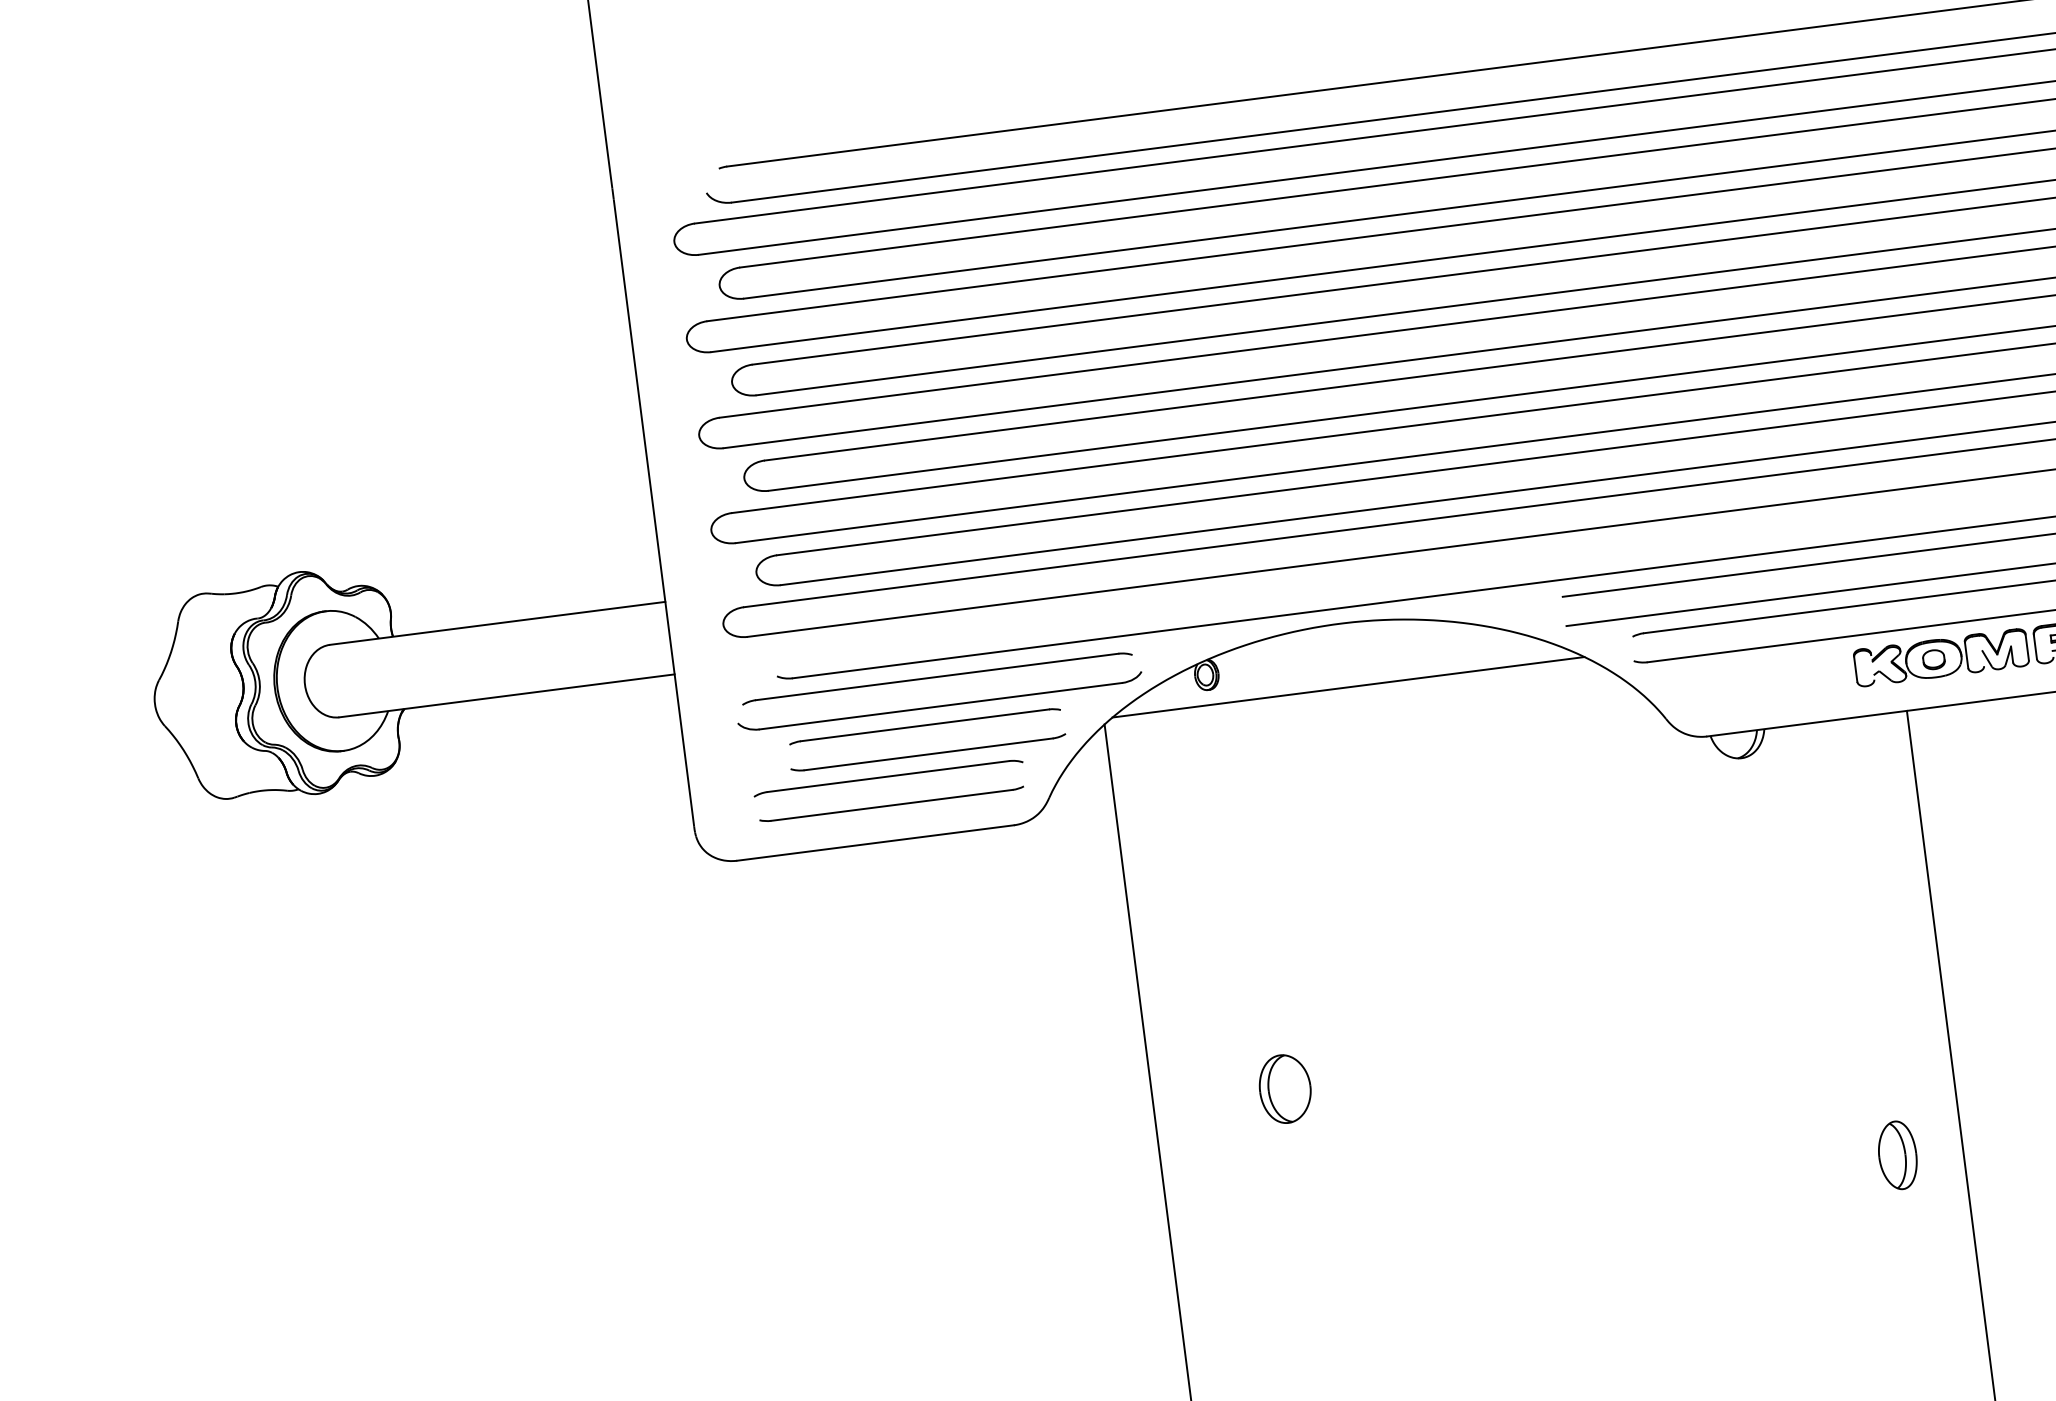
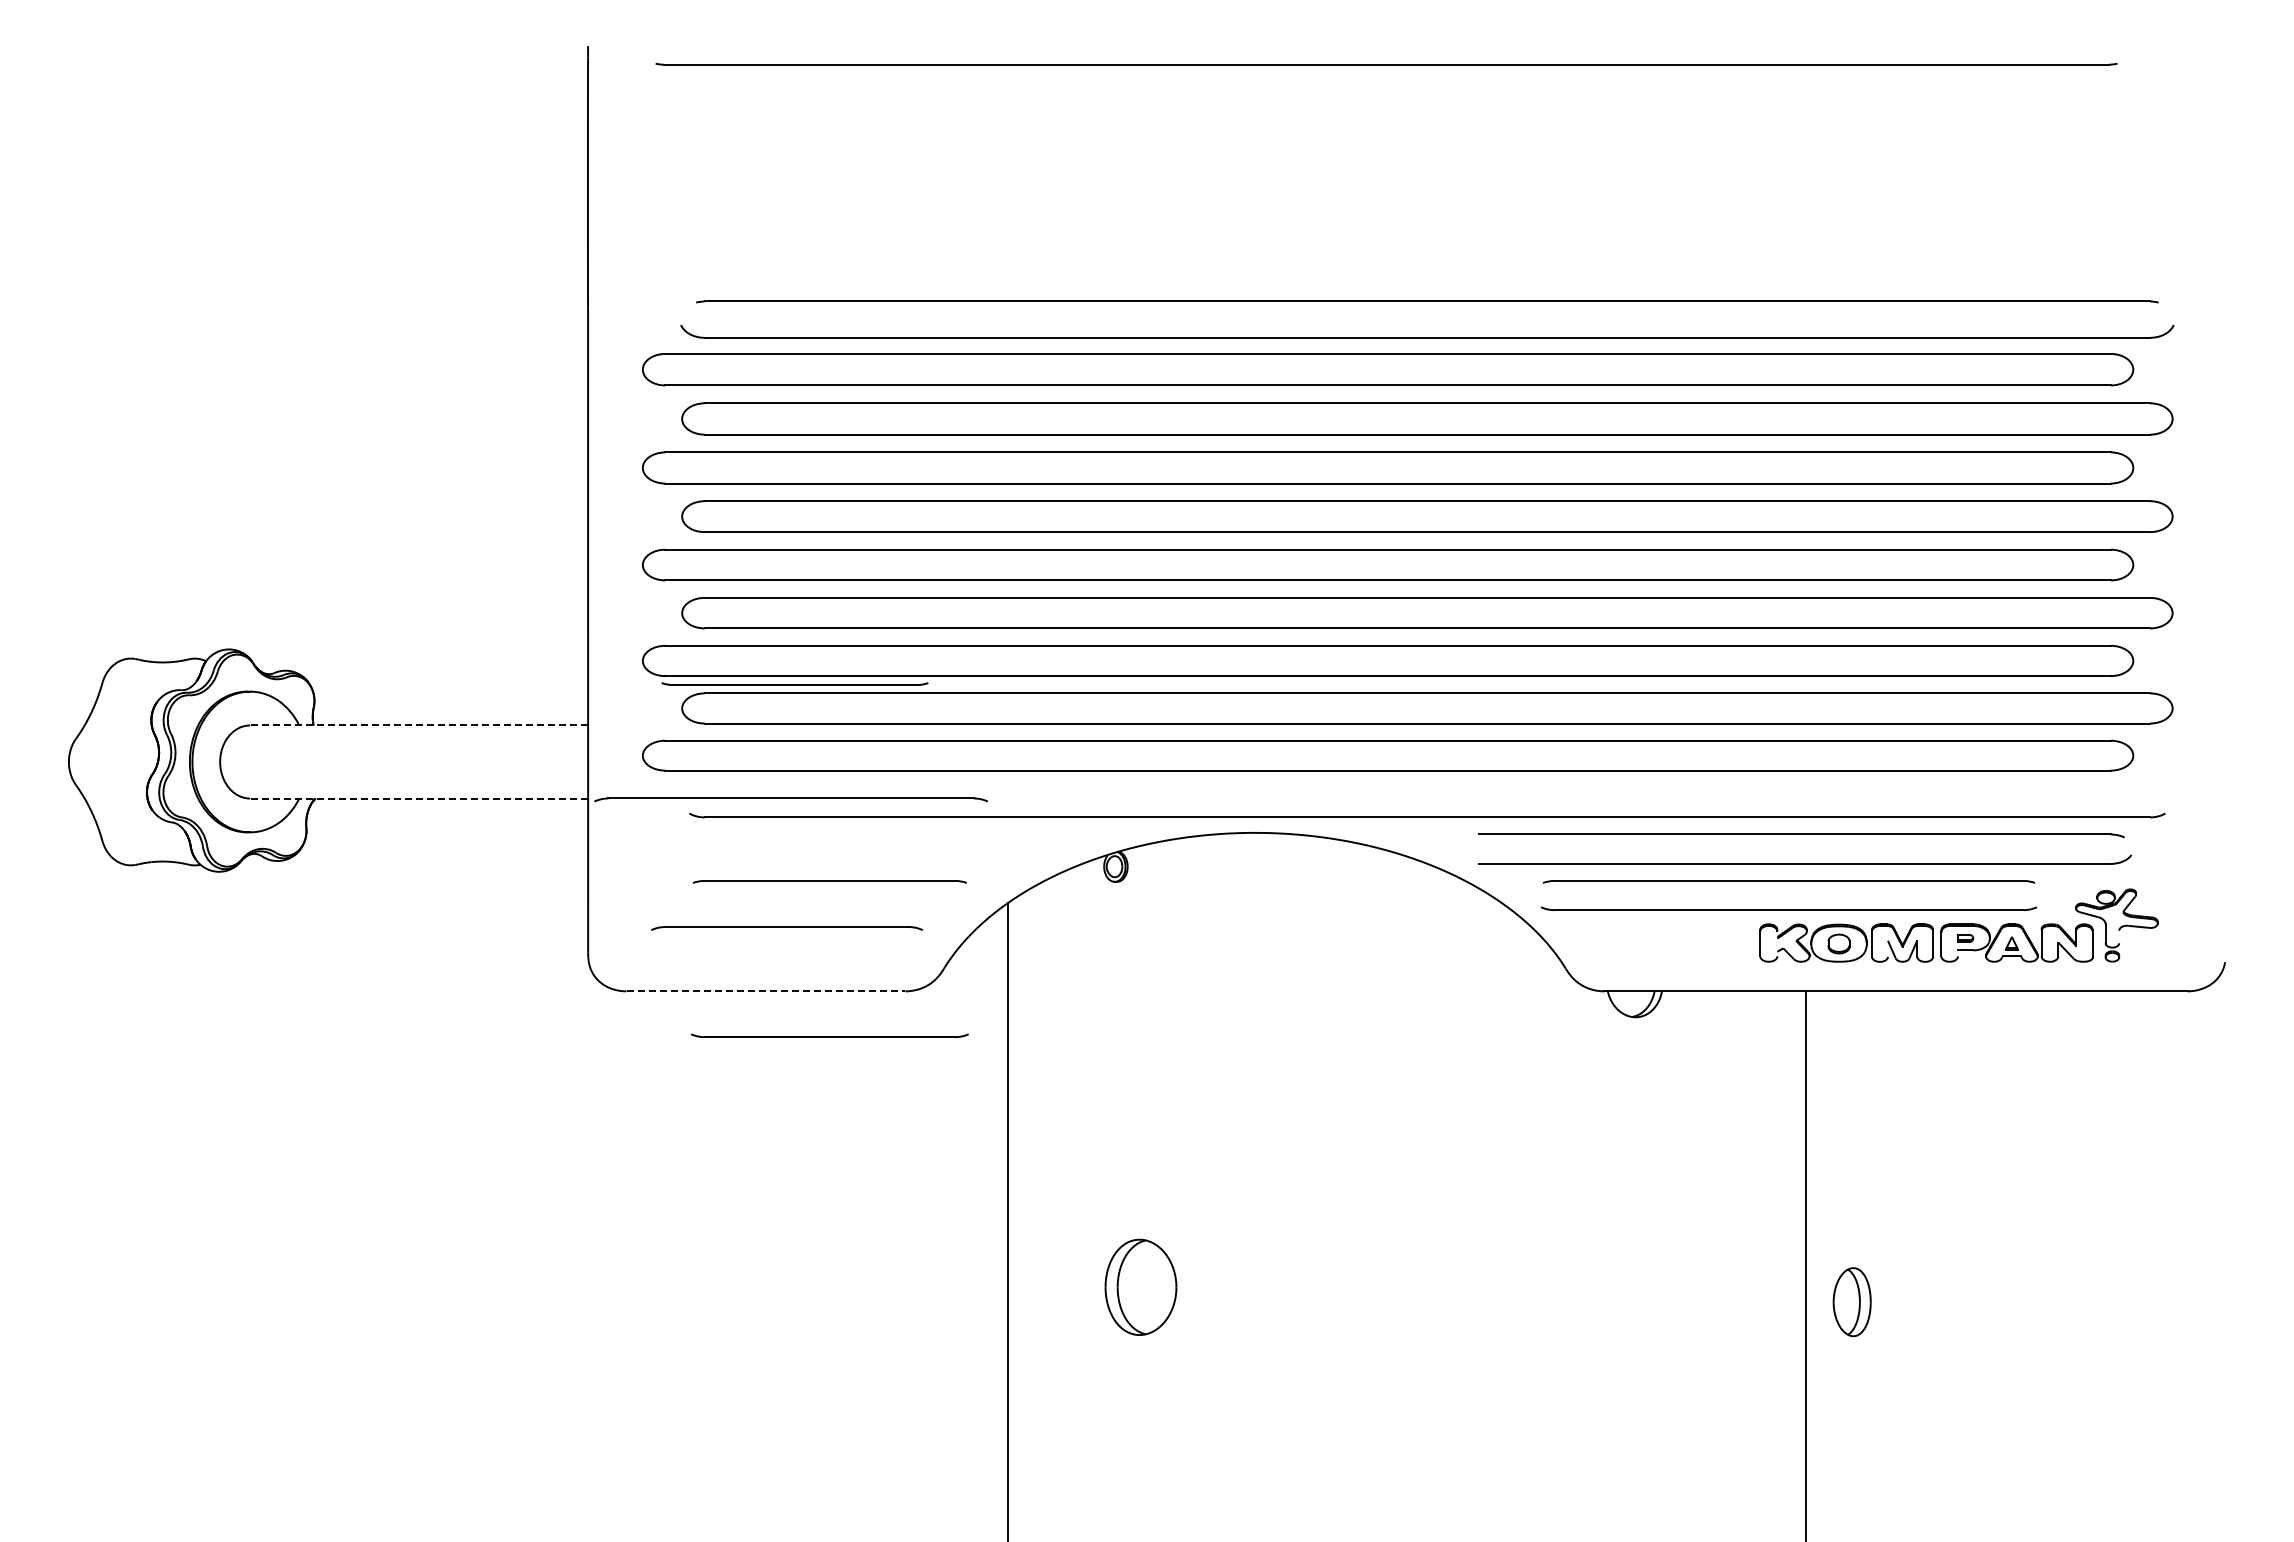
line: (497, 623) -> (418, 725), solid -> dashed
part: (936, 678) -> (790, 799), moved
line: (1348, 686) -> (1254, 896), removed
line: (506, 695) -> (418, 798), solid -> dashed
part: (940, 701) -> (848, 859), removed
part: (928, 752) -> (829, 1035), moved
part: (891, 803) -> (794, 683), moved
line: (876, 843) -> (766, 991), solid -> dashed
part: (1285, 1089) -> (1141, 1287), size x1.4
part: (1897, 1155) -> (1851, 1302), moved

